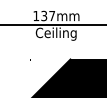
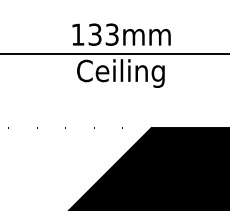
text: (52, 15) -> (112, 33), 137mm -> 133mm

